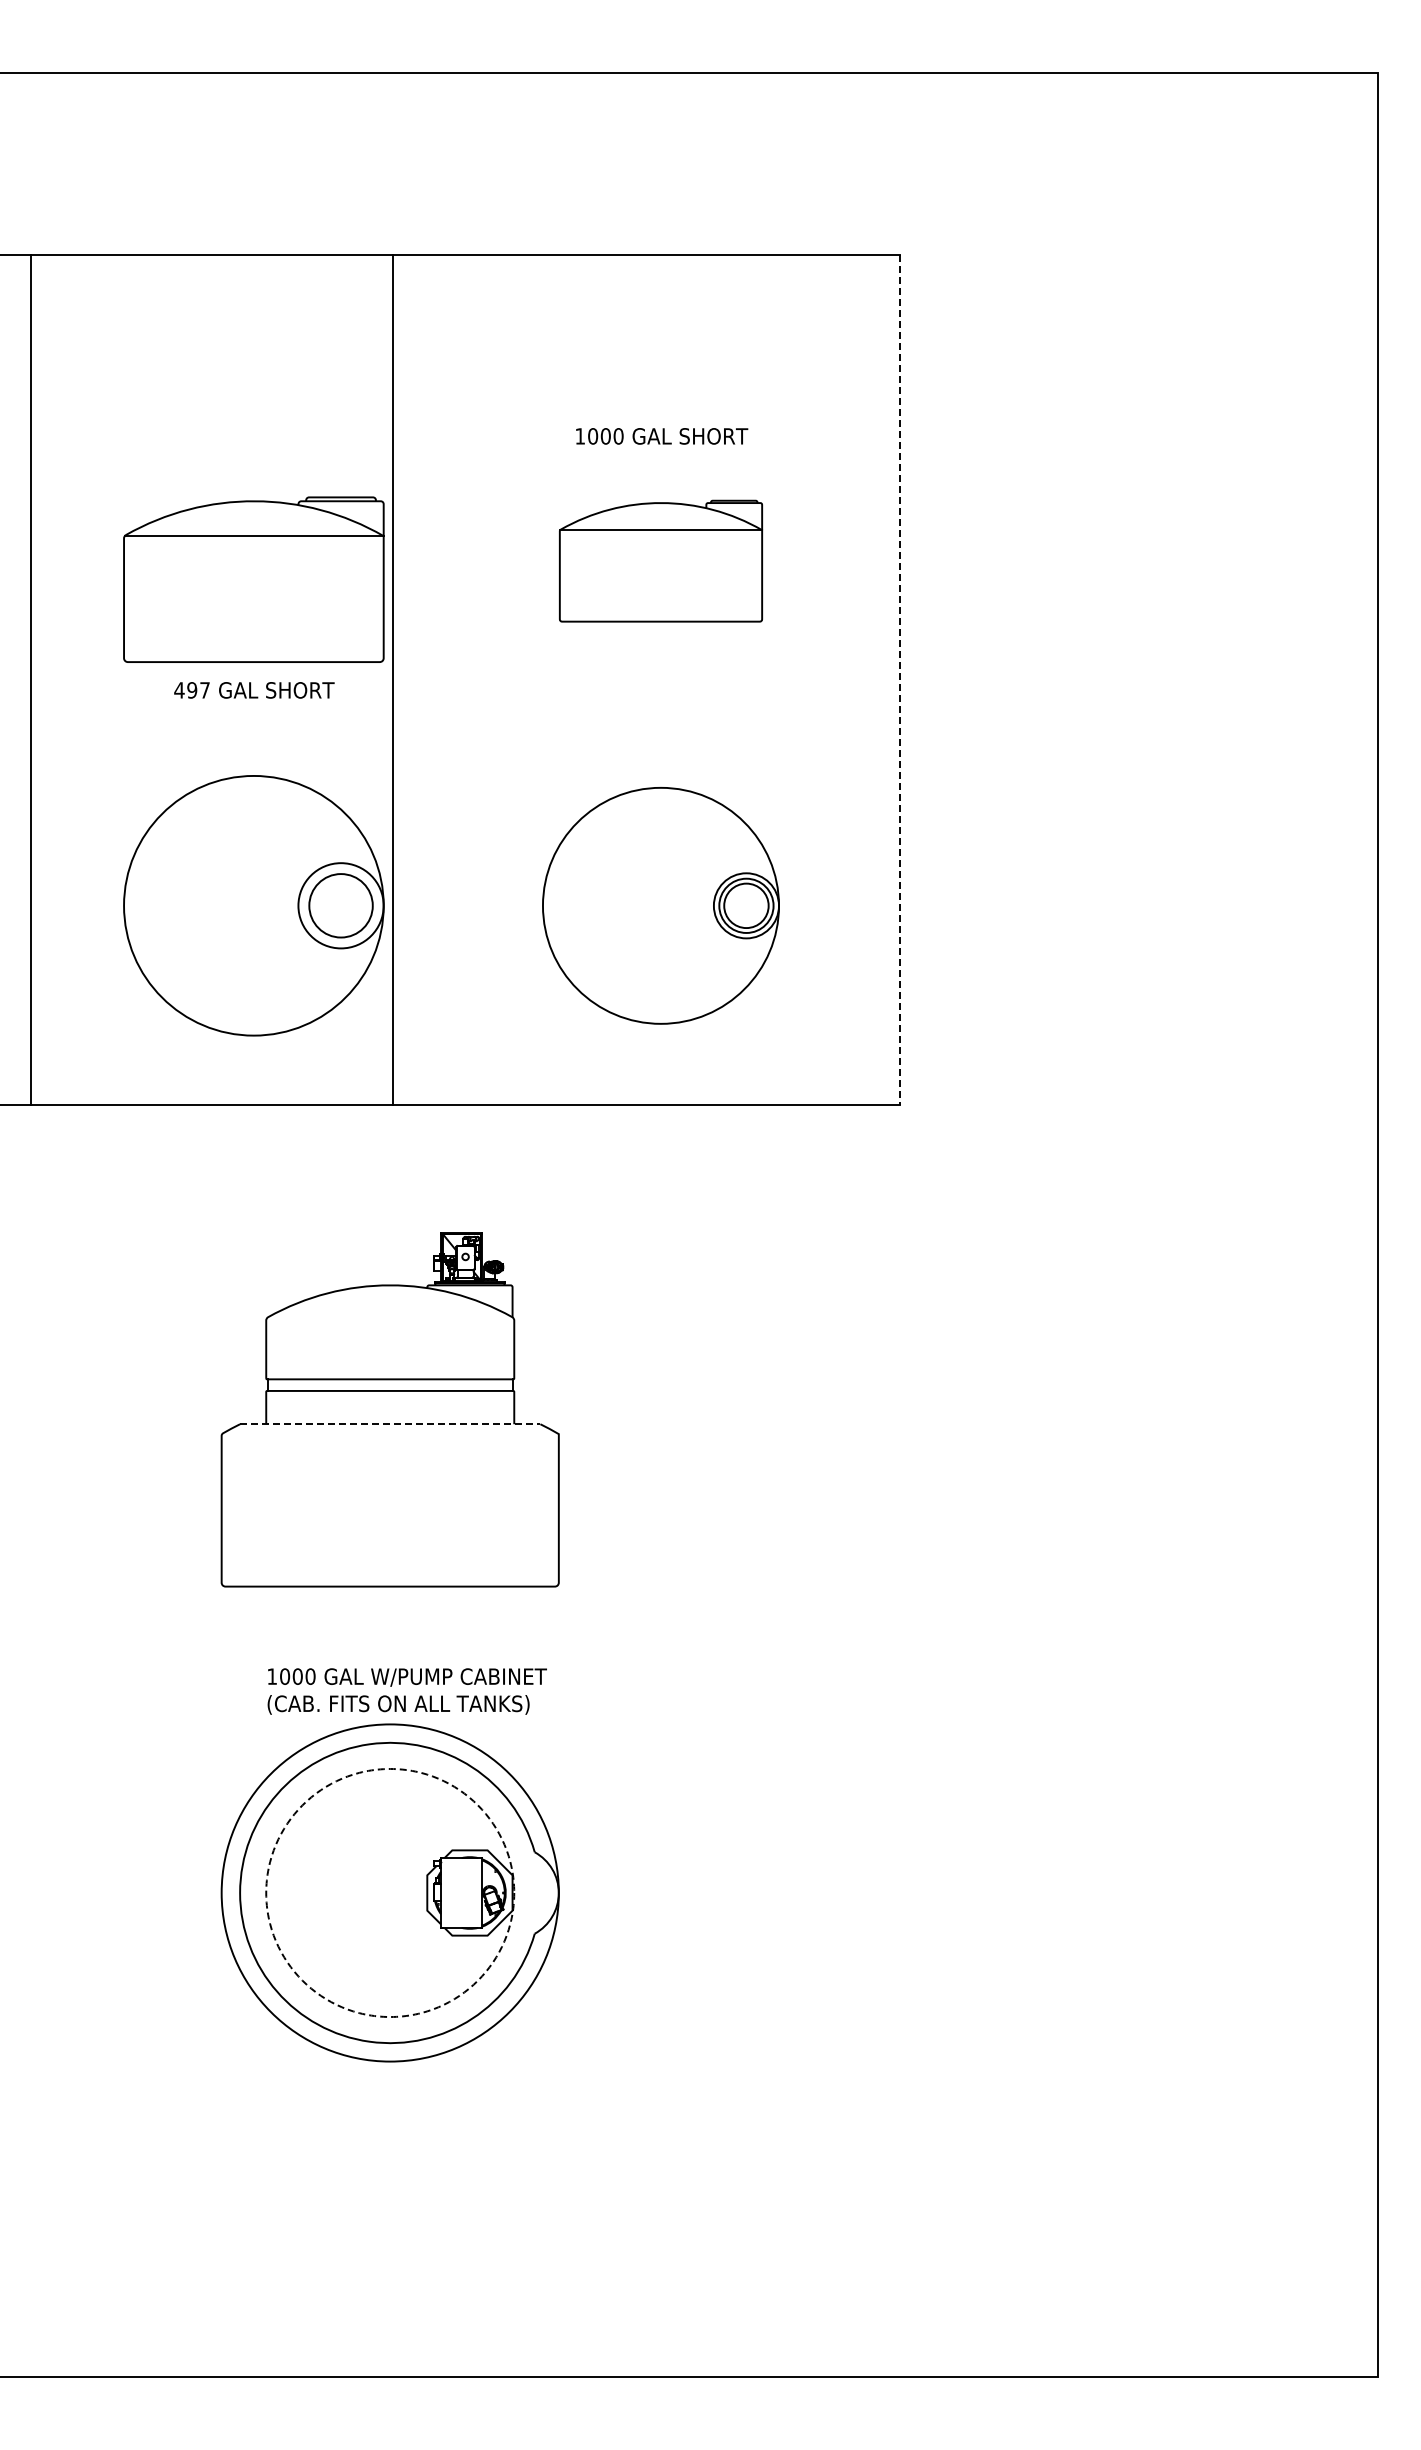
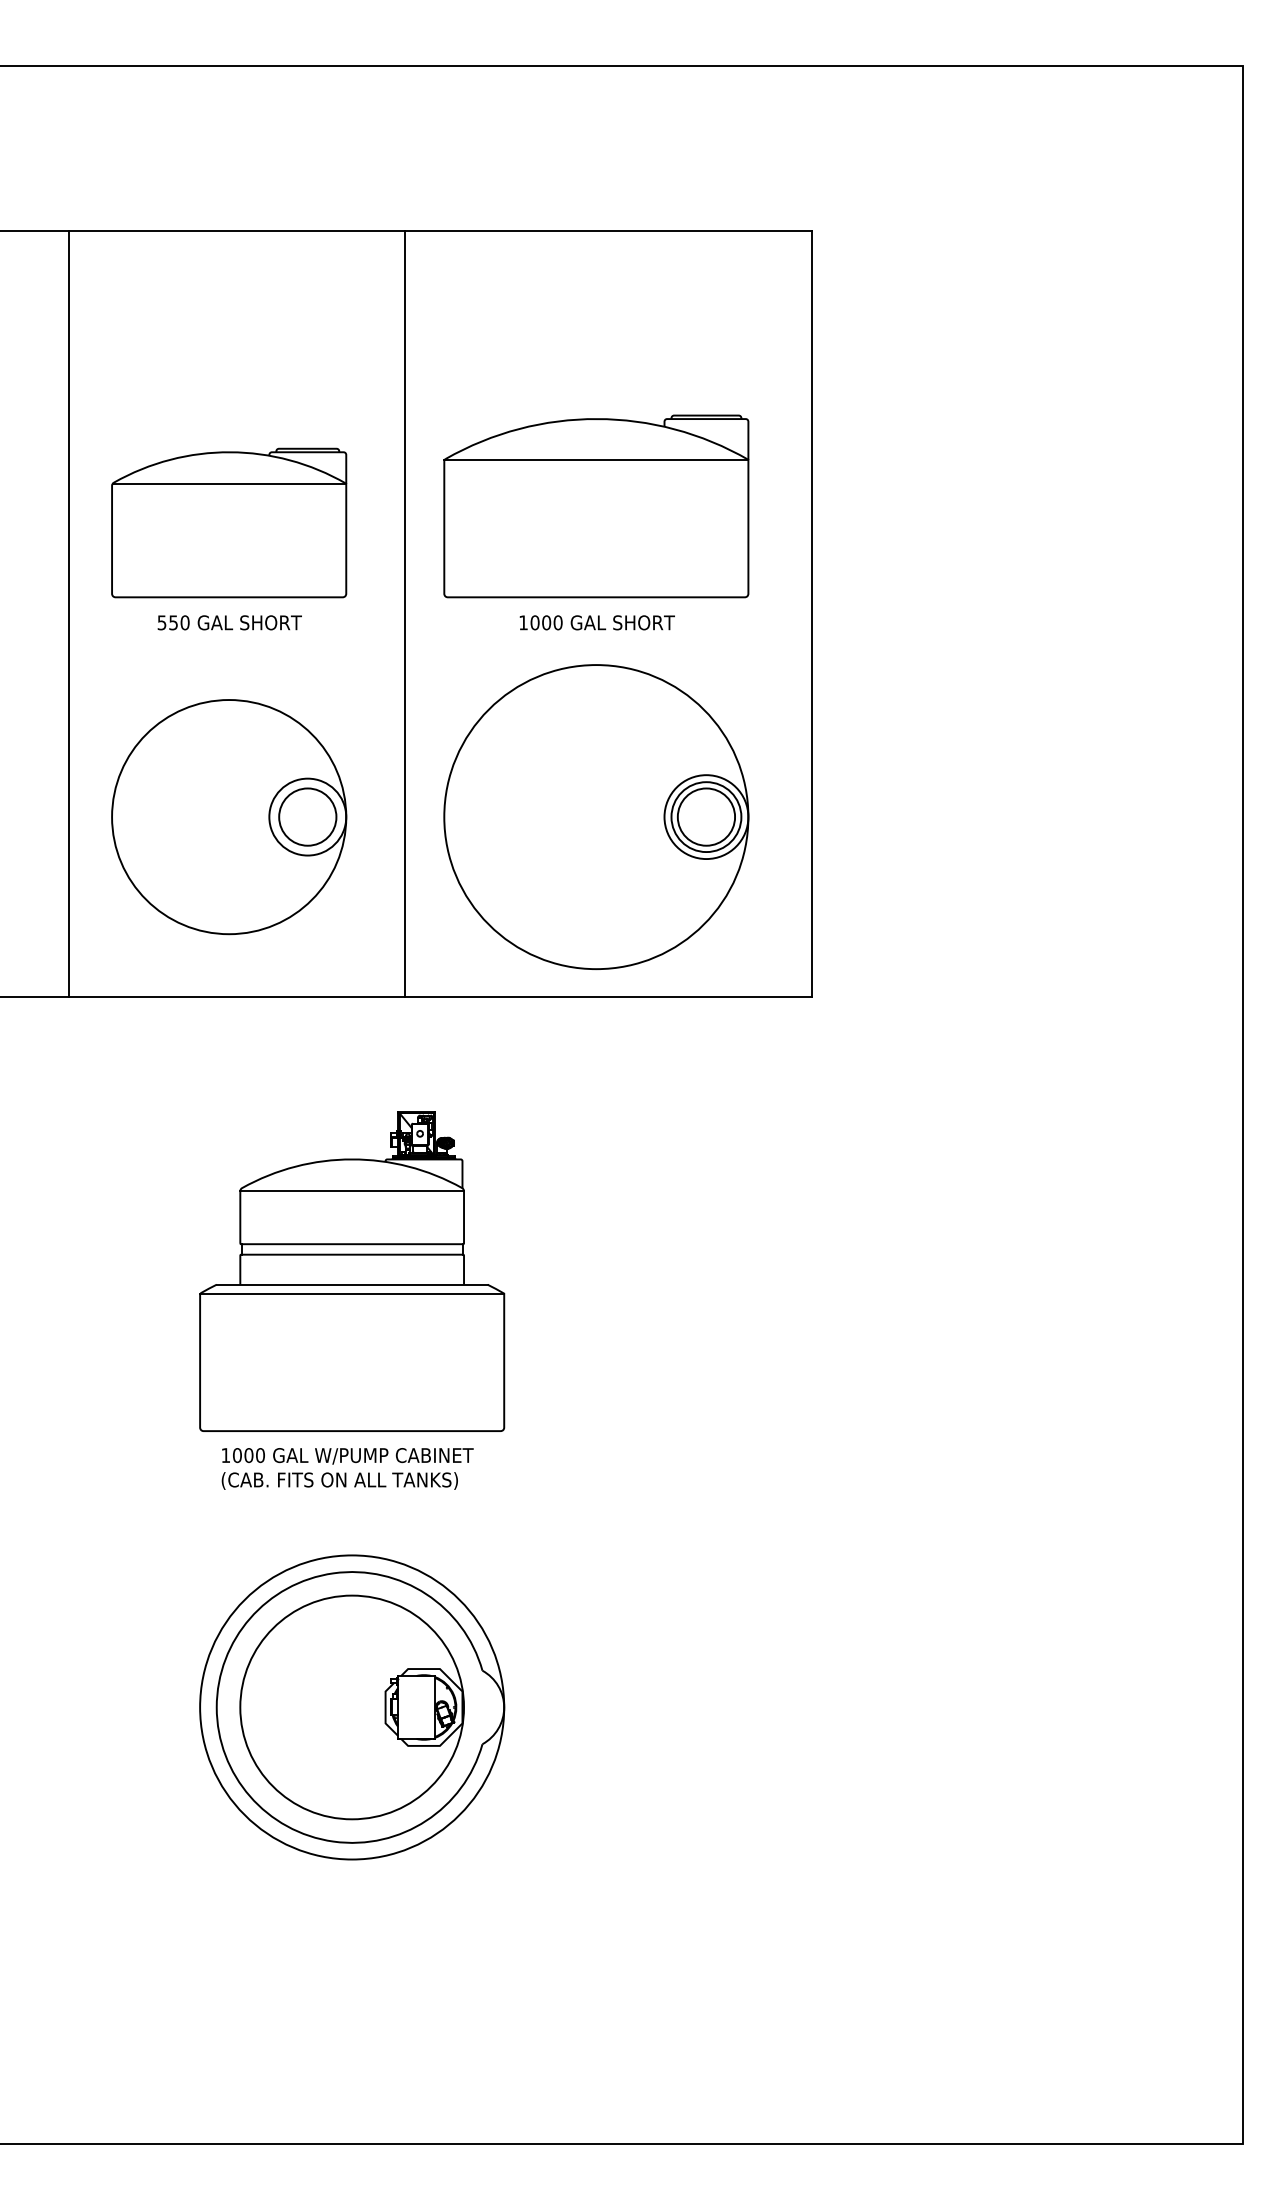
text: (662, 436) -> (597, 622), moved
part: (660, 560) -> (595, 505), size x1.67
line: (31, 679) -> (69, 613), moved
line: (393, 679) -> (404, 613), moved
line: (899, 680) -> (811, 613), dashed -> solid
text: (192, 690) -> (173, 622), 497 -> 550
part: (660, 905) -> (595, 816), size x1.43
line: (390, 1320) -> (352, 1191), added
line: (390, 1424) -> (352, 1284), dashed -> solid
line: (389, 1434) -> (351, 1293), added
text: (406, 1691) -> (346, 1468), moved
circle: (390, 1892) -> (352, 1707), dashed -> solid

